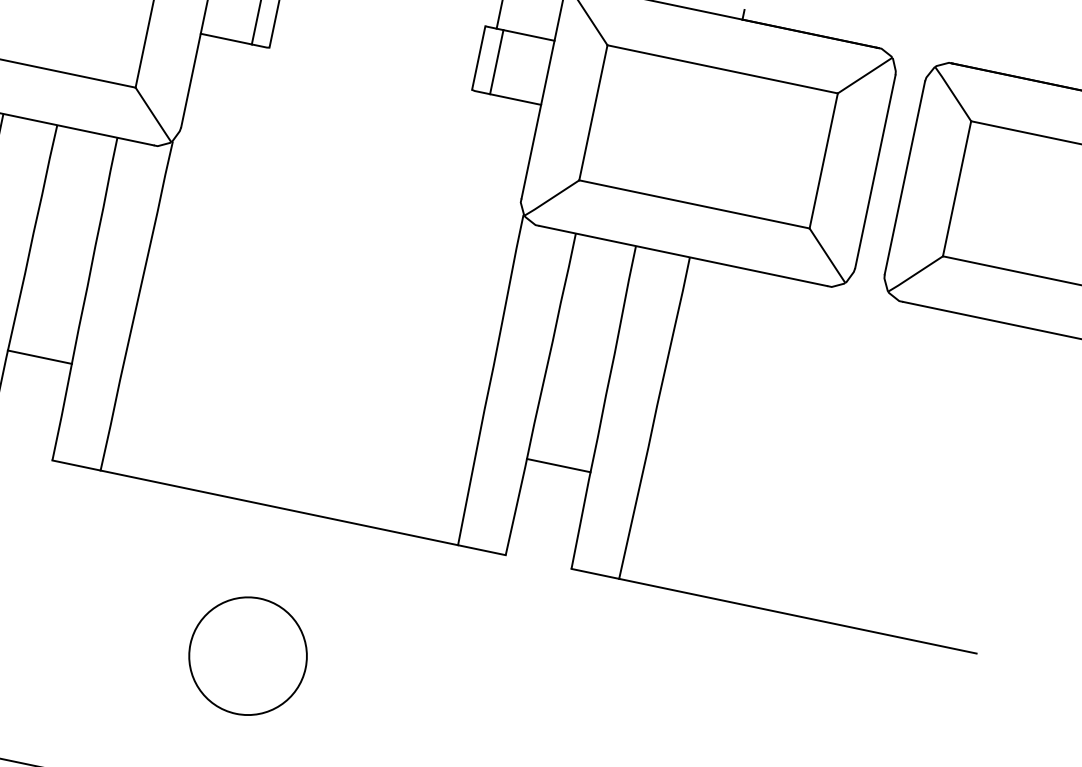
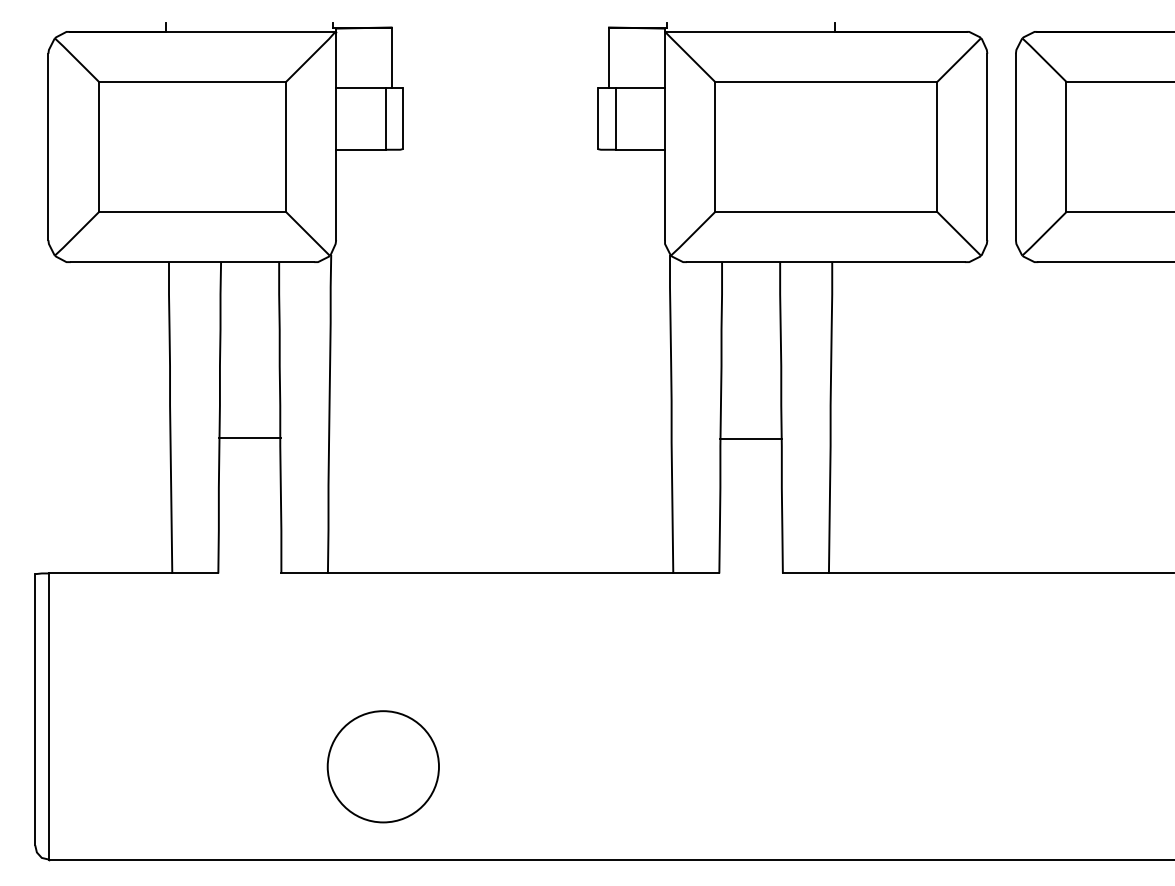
line: (39, 357) -> (249, 438), moved
line: (558, 465) -> (750, 439), moved
circle: (247, 655) -> (382, 766), moved

